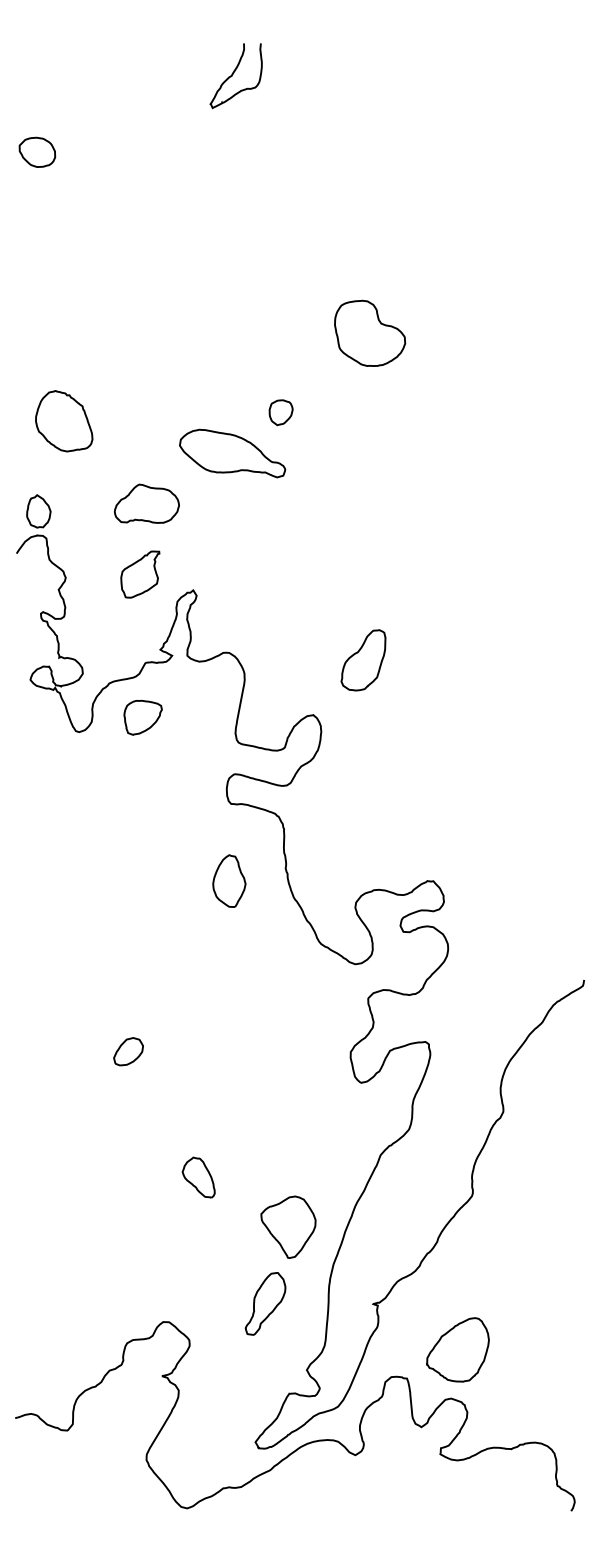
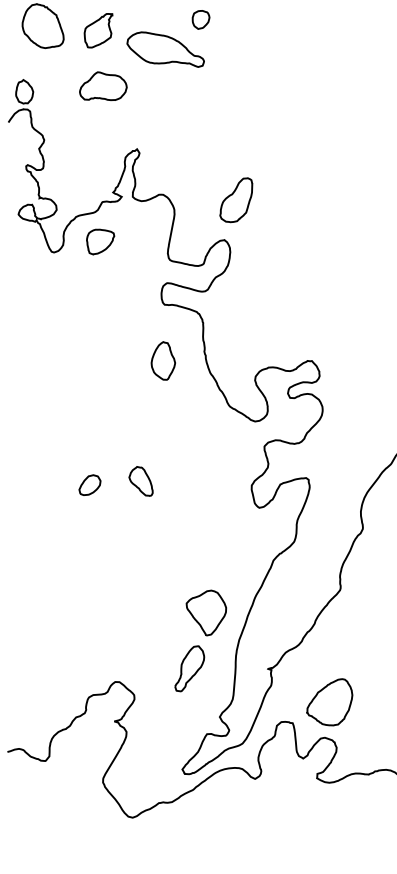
part: (140, 574) -> (98, 30), moved
part: (363, 660) -> (236, 200), moved
part: (198, 1177) -> (140, 481), moved

